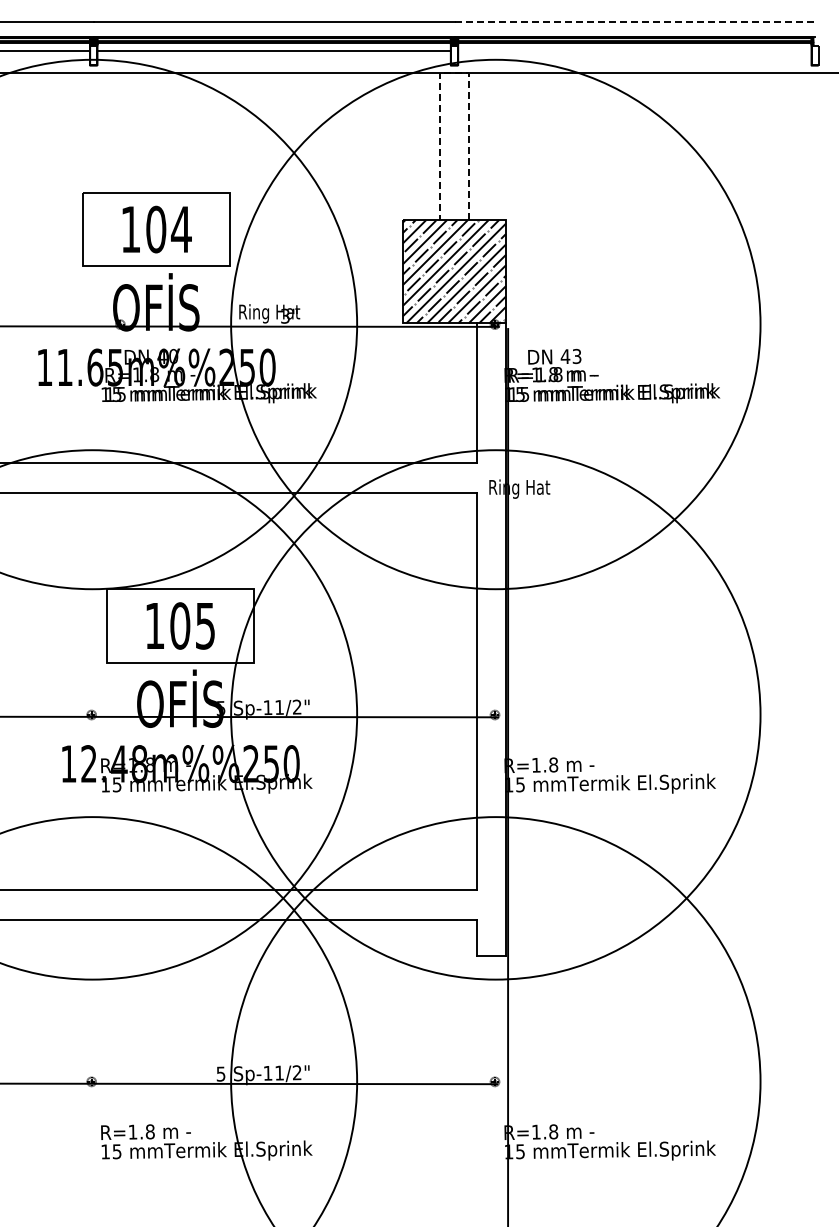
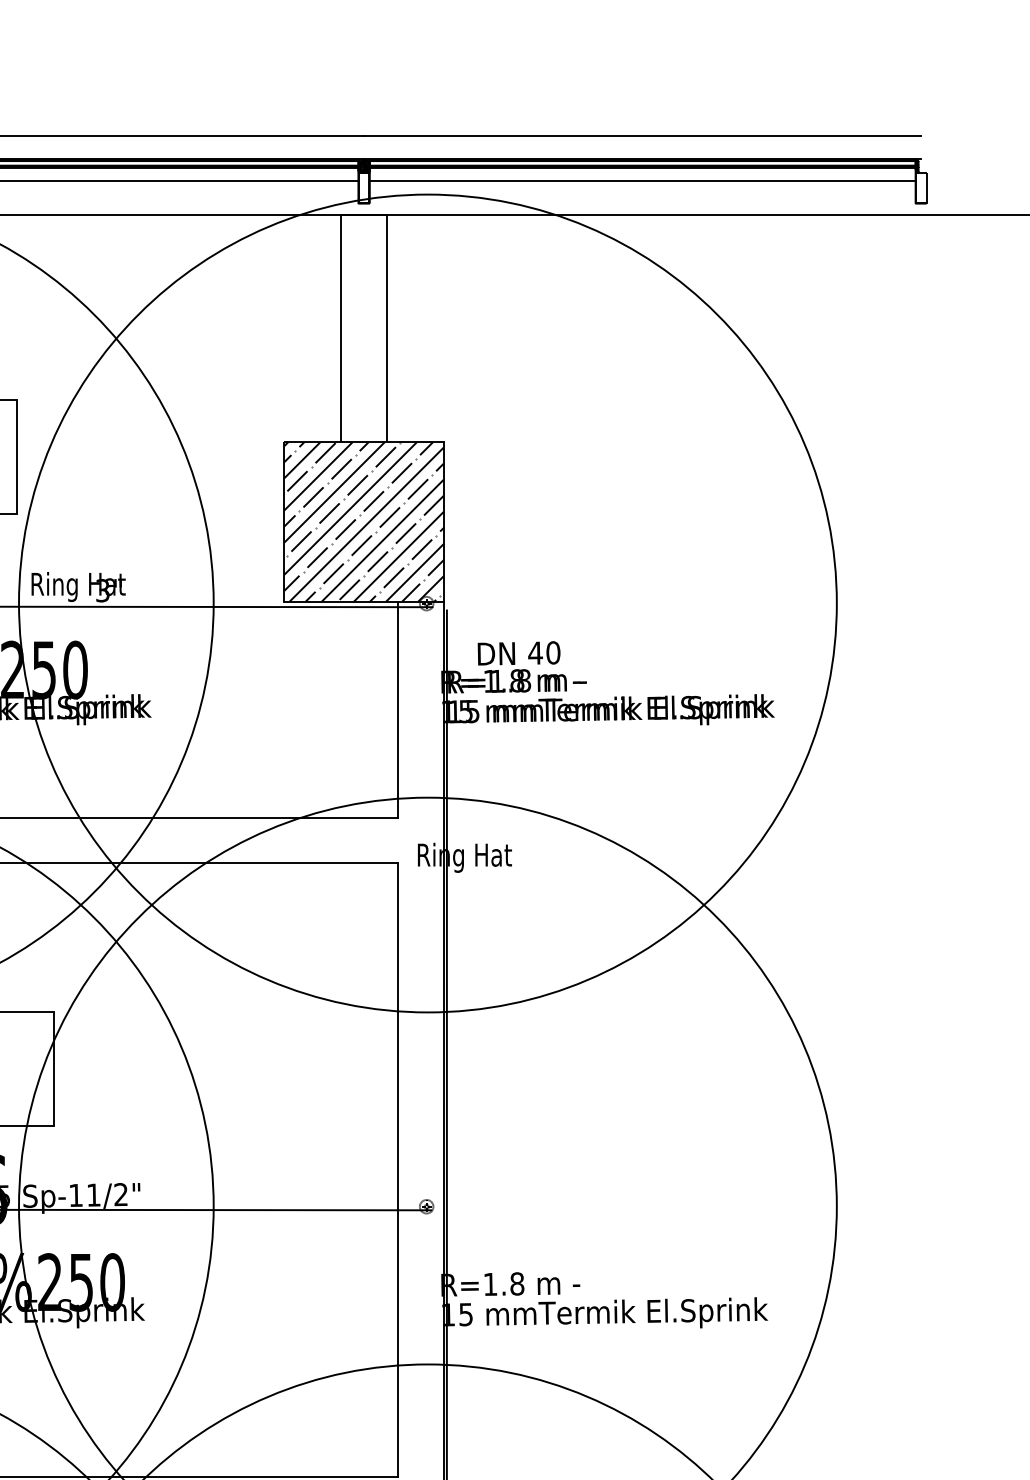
line: (635, 22) -> (643, 136), dashed -> solid
line: (634, 50) -> (642, 180), added
line: (454, 73) -> (364, 215), dashed -> solid
text: (576, 356) -> (552, 652), 43 -> 40

